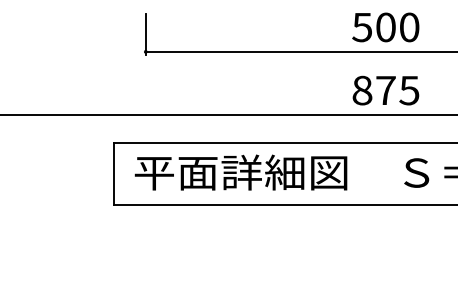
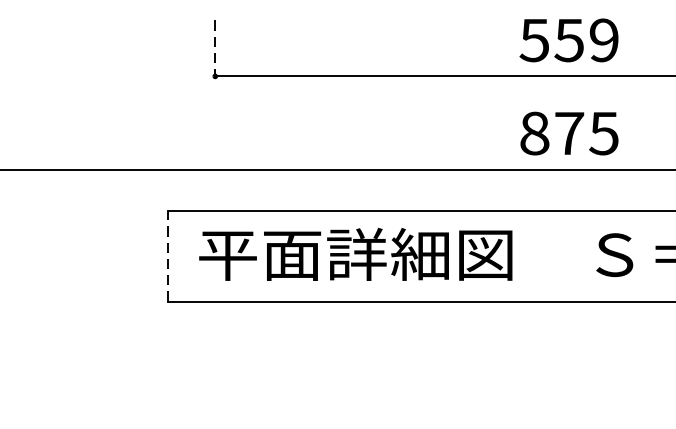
text: (397, 27) -> (586, 40), 500 -> 559
line: (145, 34) -> (214, 50), solid -> dashed
line: (113, 173) -> (167, 255), solid -> dashed

